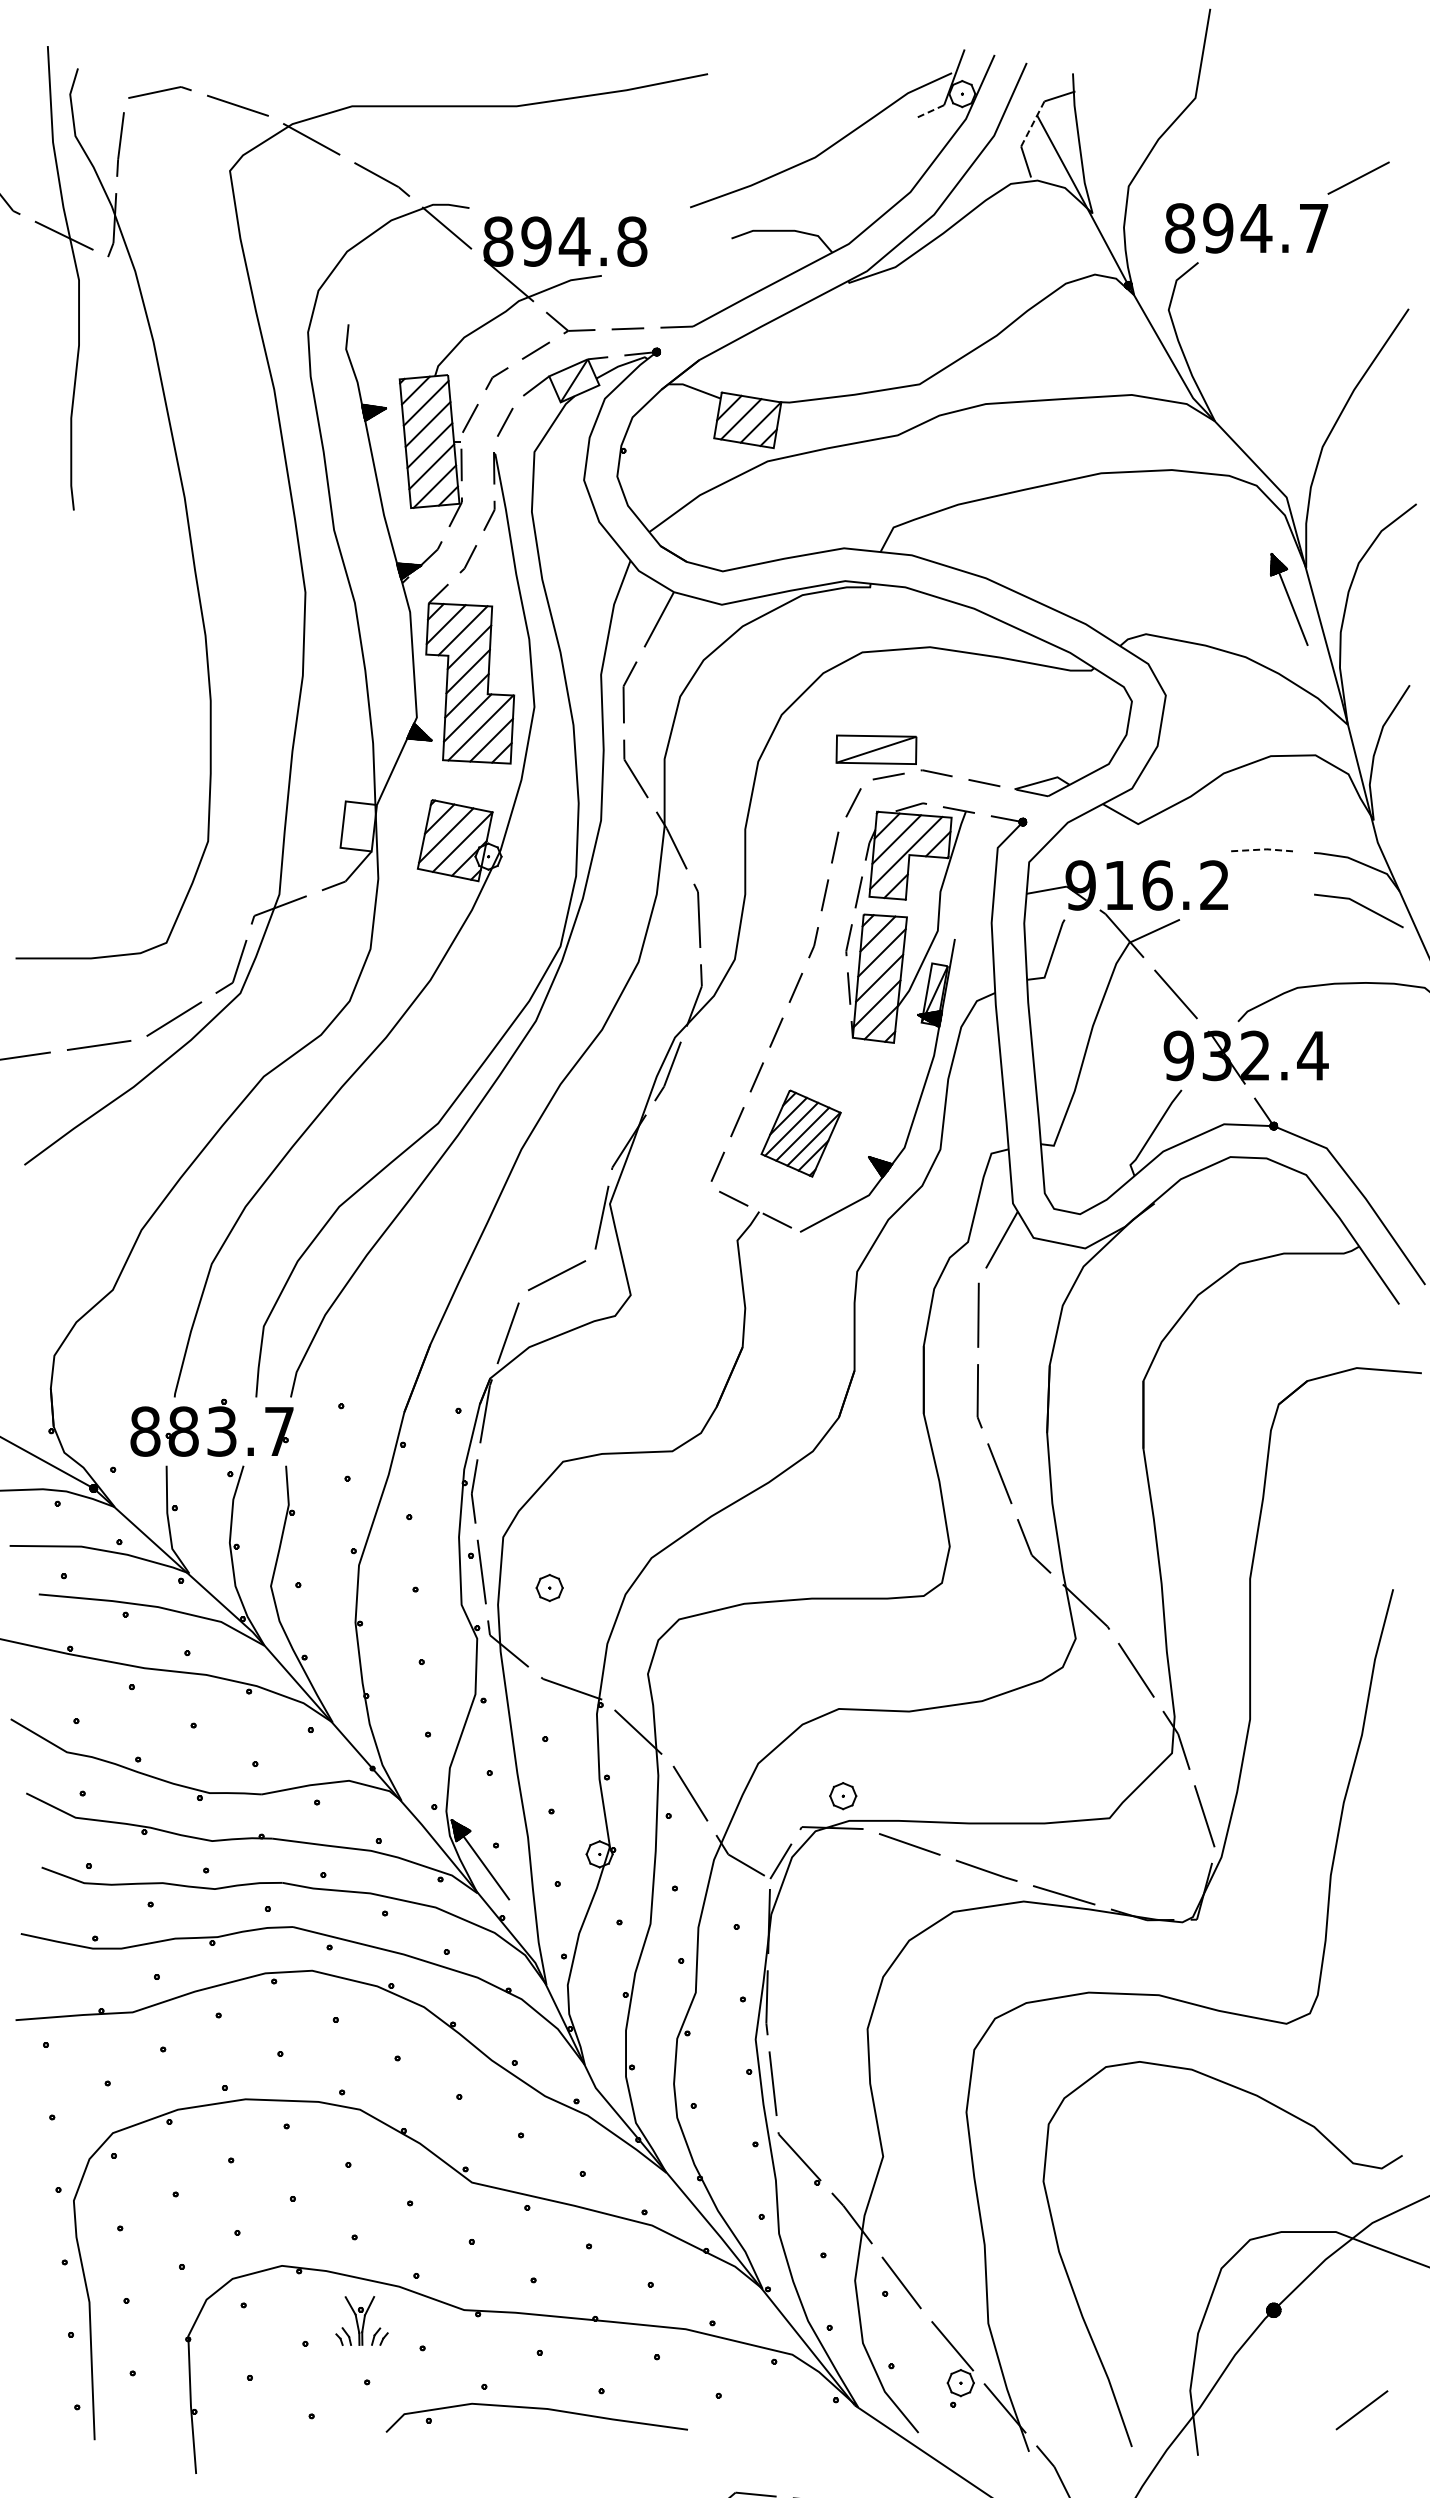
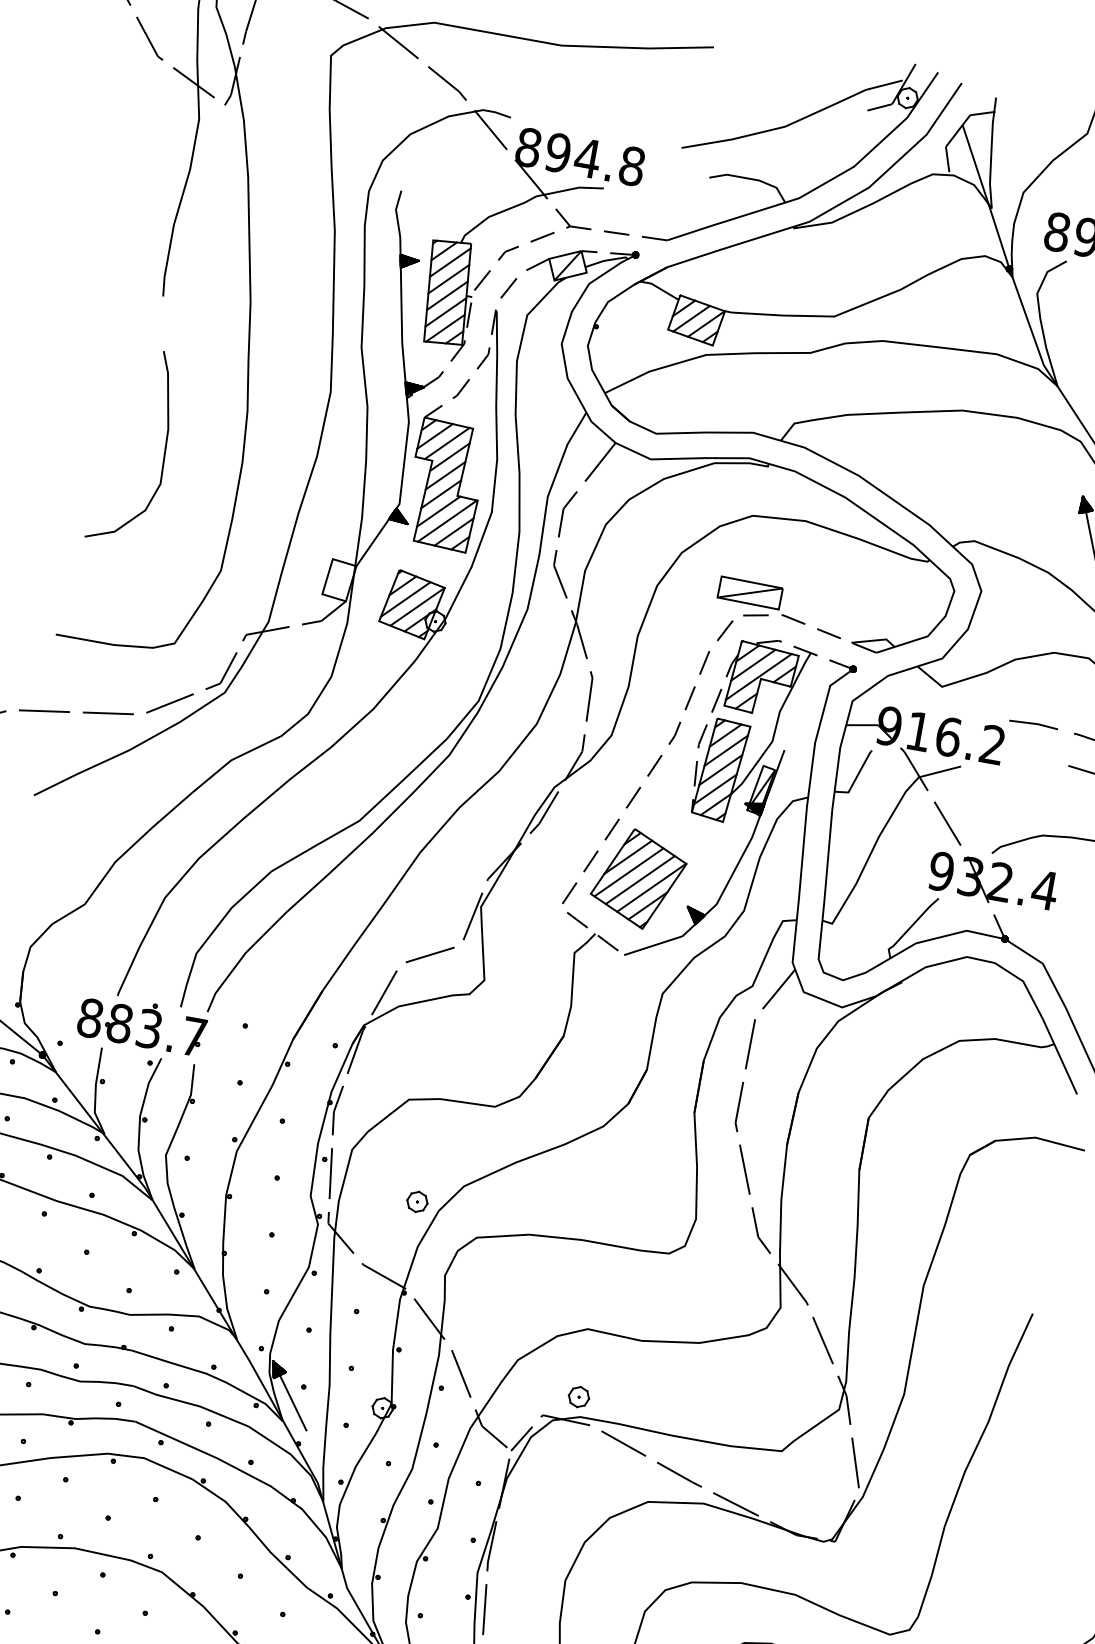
line: (928, 112) -> (879, 107), dashed -> solid
line: (1033, 123) -> (958, 130), dashed -> solid
curve: (110, 703) -> (164, 450), added
line: (1262, 849) -> (1034, 723), dashed -> solid
part: (800, 1133) -> (638, 878), size x1.43
part: (549, 1587) -> (417, 1201), moved

